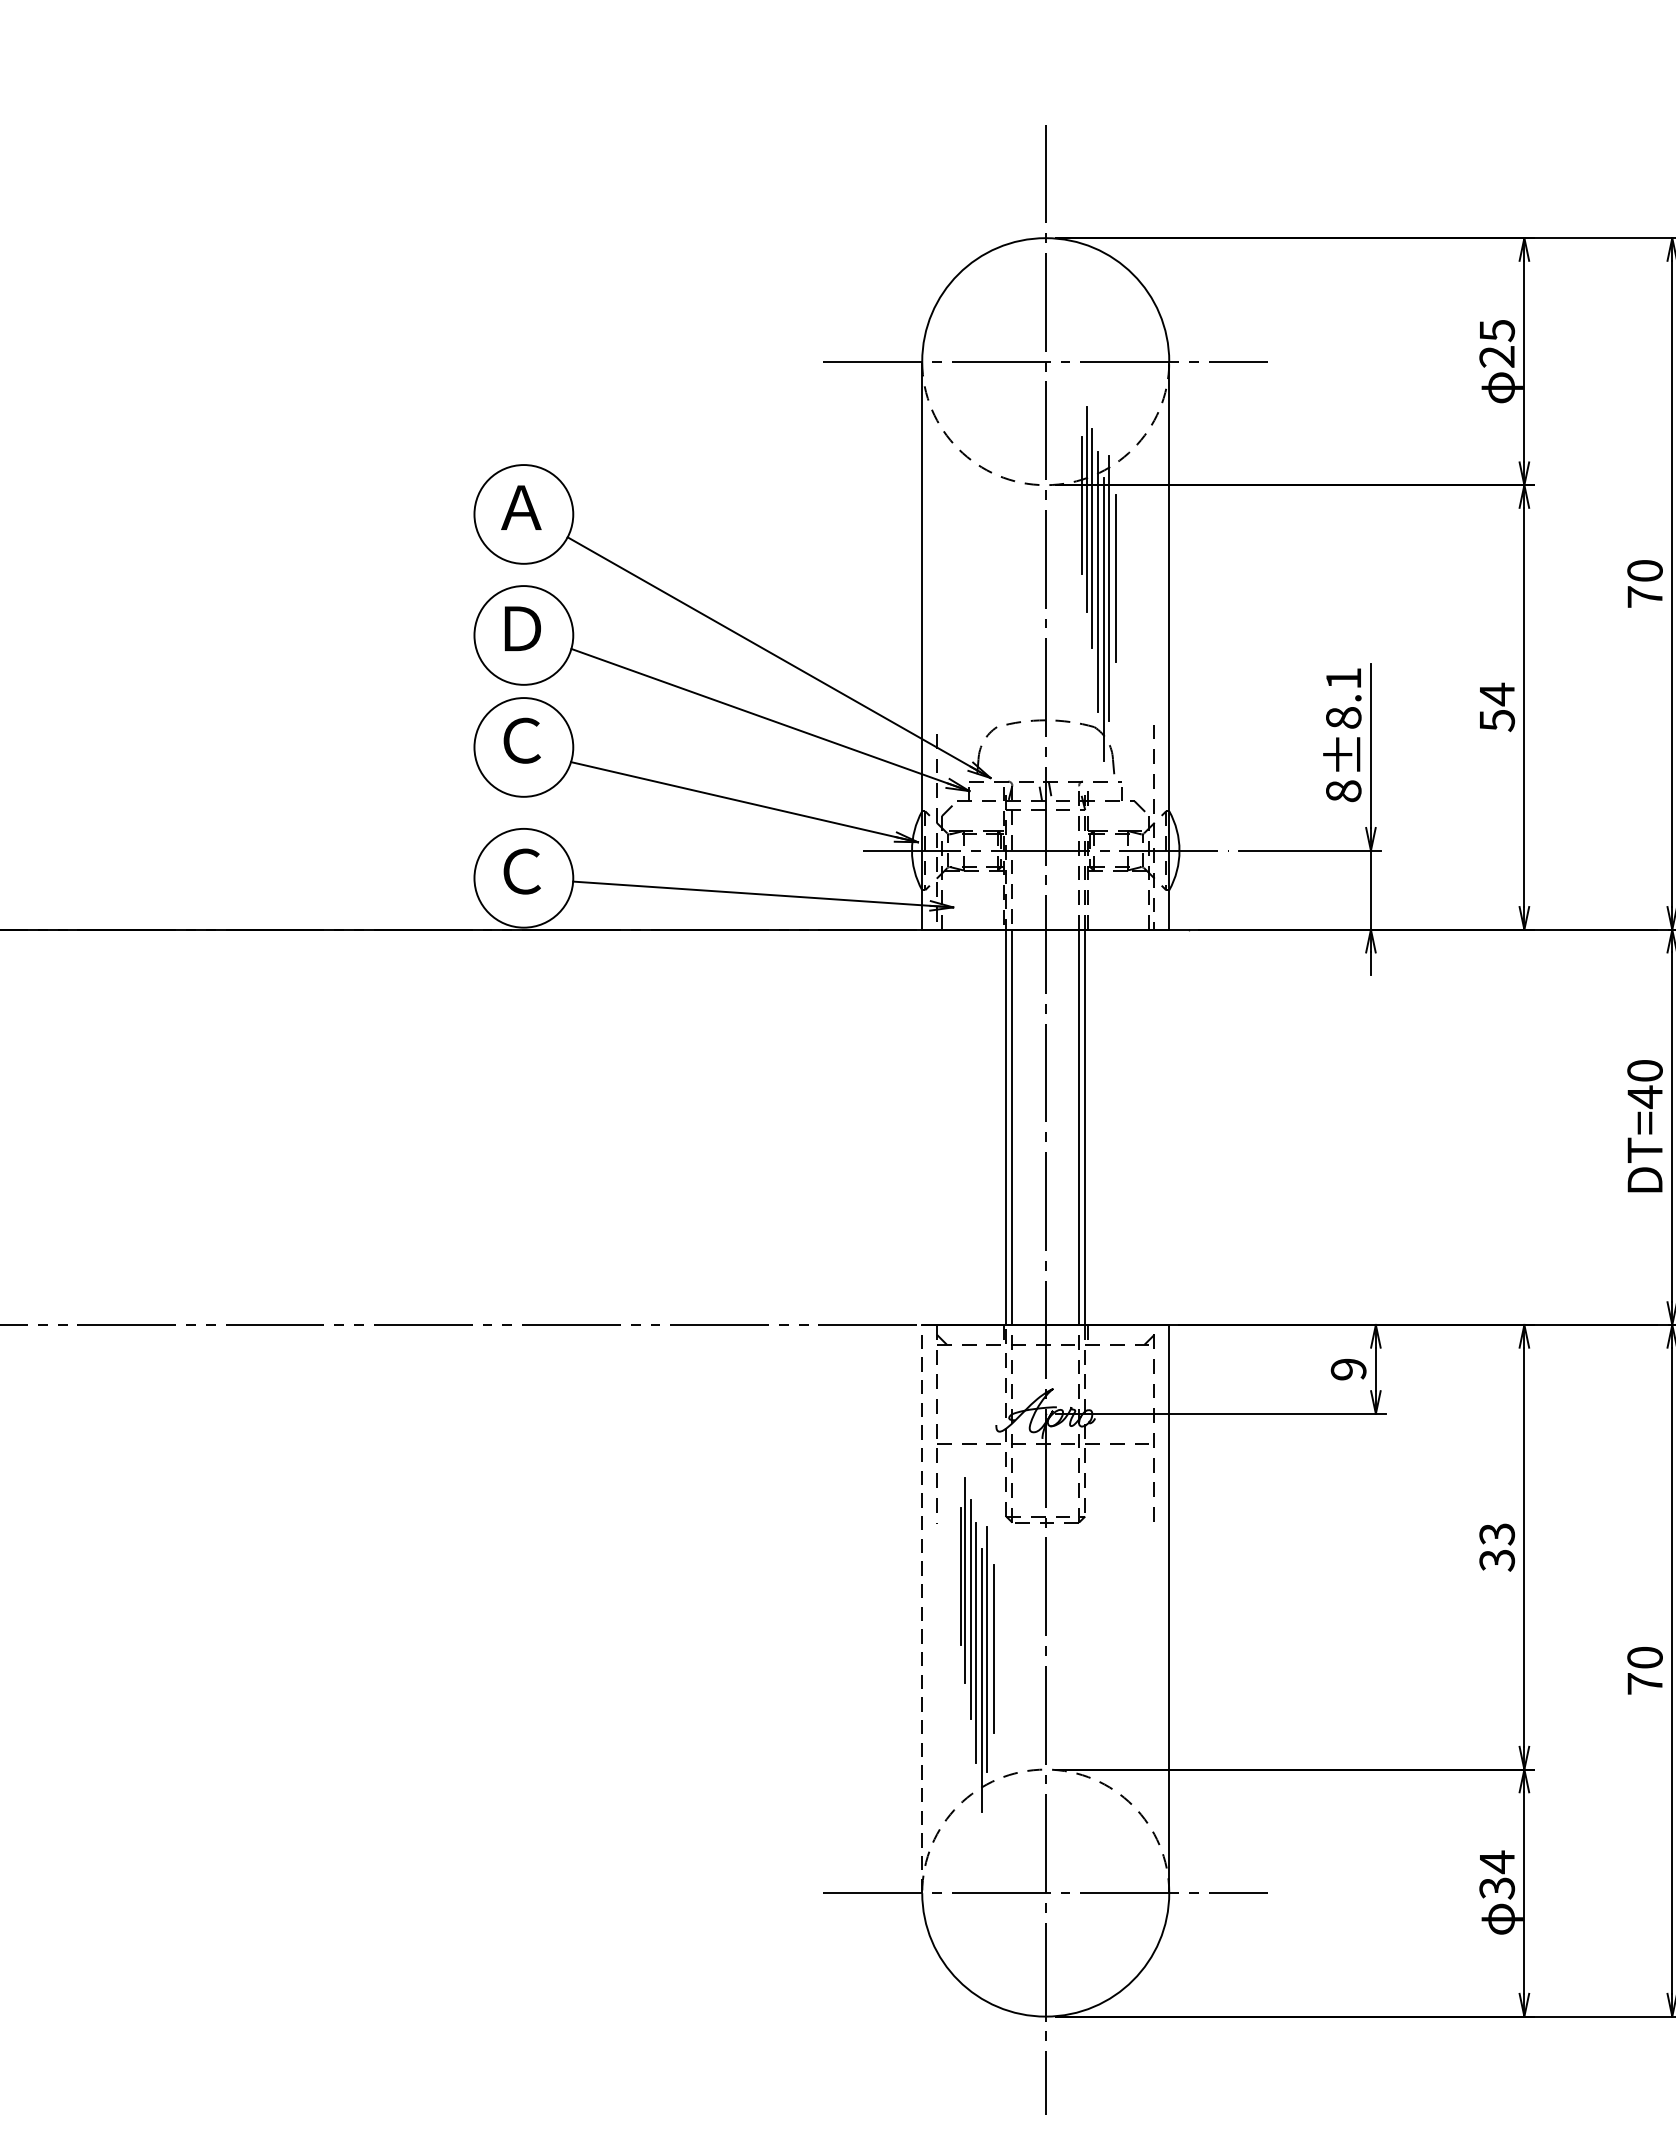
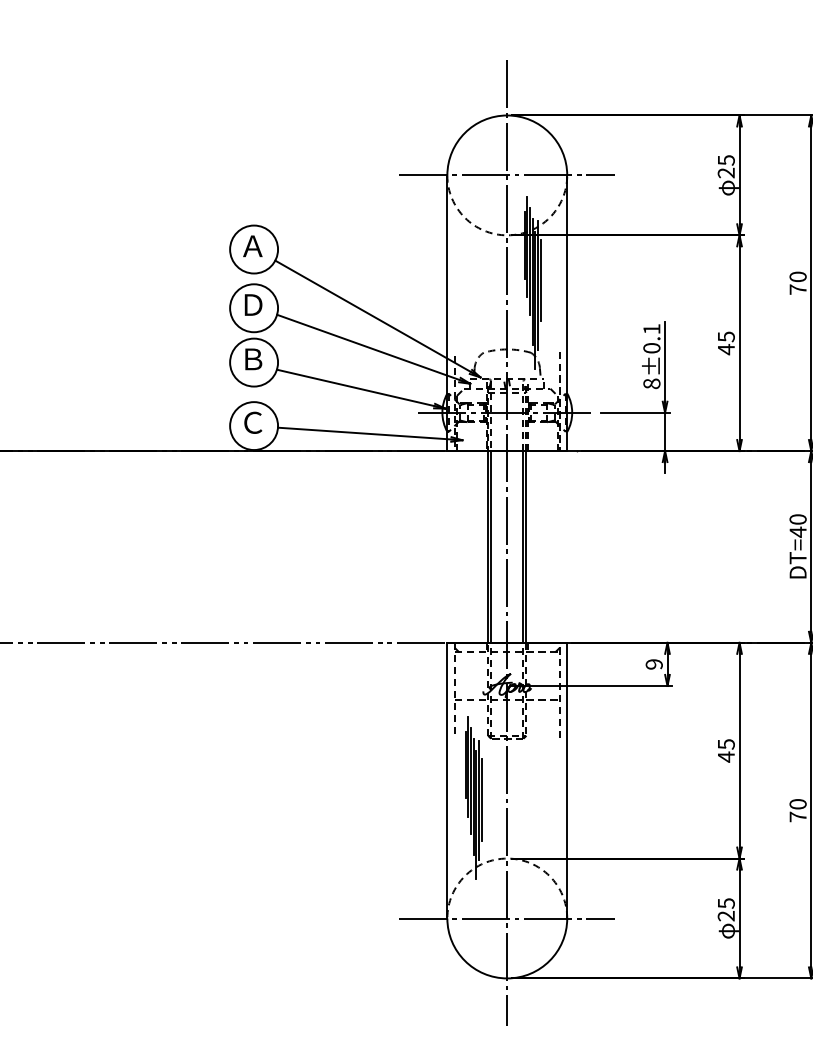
text: (1497, 708) -> (726, 343), 54 -> 45
text: (1344, 718) -> (652, 348), 8±8.1 -> 8±0.1
text: (522, 741) -> (253, 359), Ｃ -> Ｂ
text: (1495, 1546) -> (725, 750), 33 -> 45
line: (922, 1608) -> (447, 780), dashed -> solid
text: (1497, 1874) -> (726, 909), 34 -> 25

